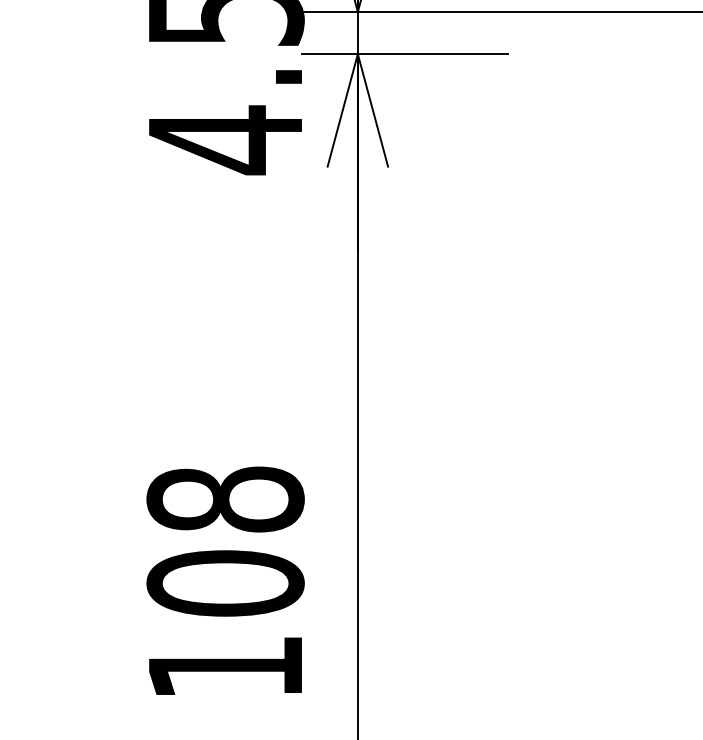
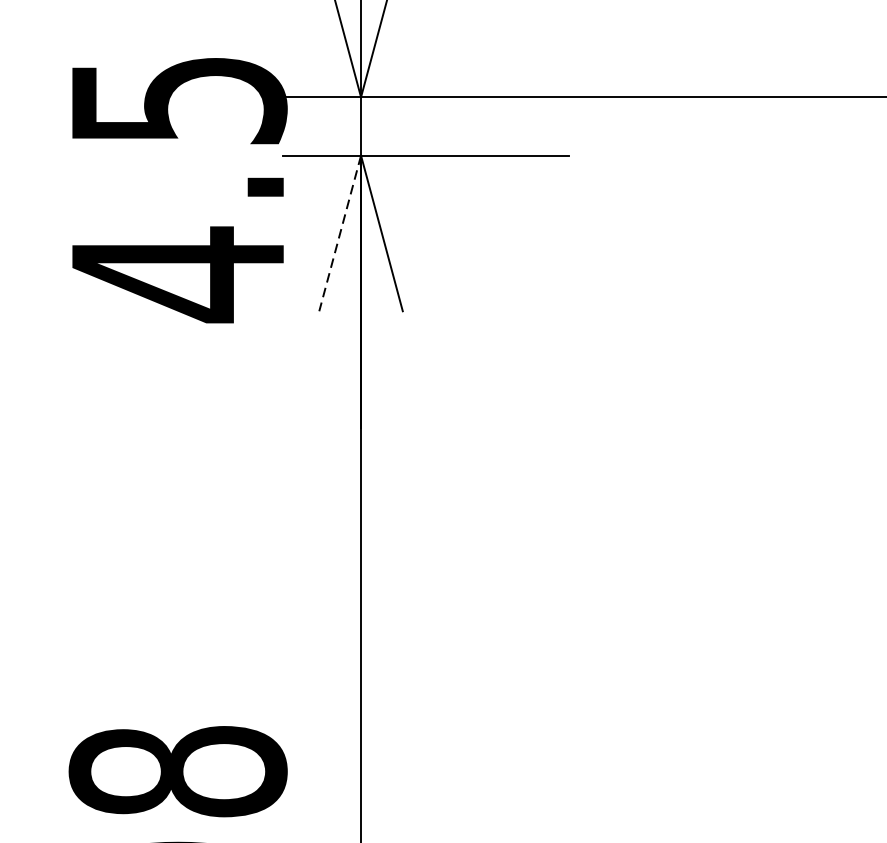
line: (342, 110) -> (339, 233), solid -> dashed

